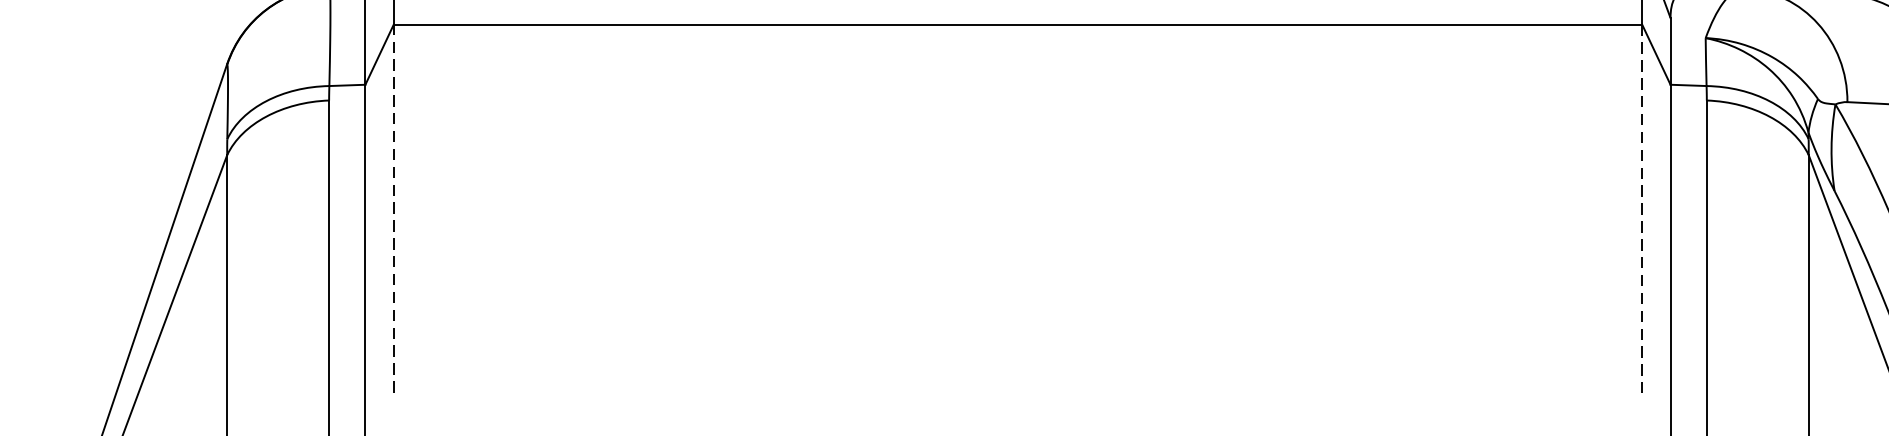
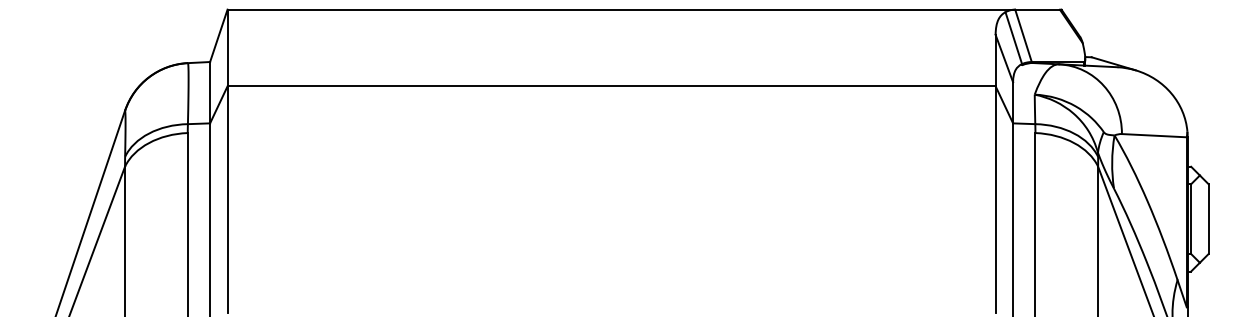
line: (393, 208) -> (227, 199), dashed -> solid
line: (1641, 210) -> (995, 200), dashed -> solid

